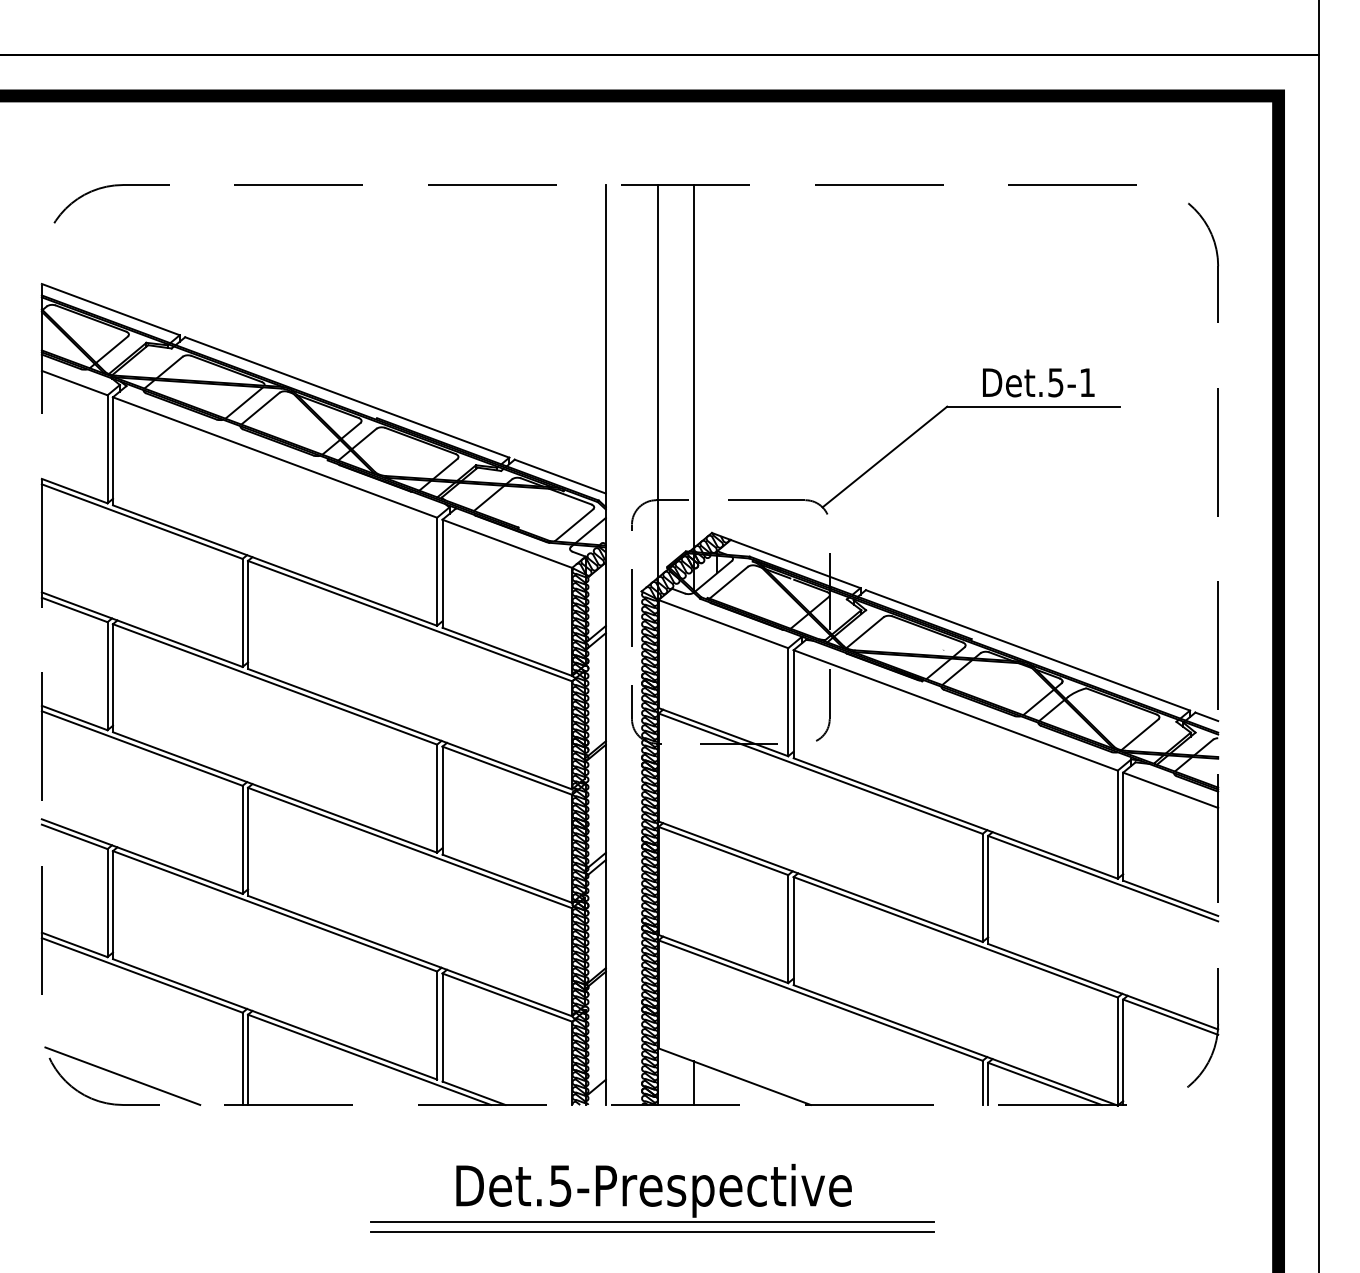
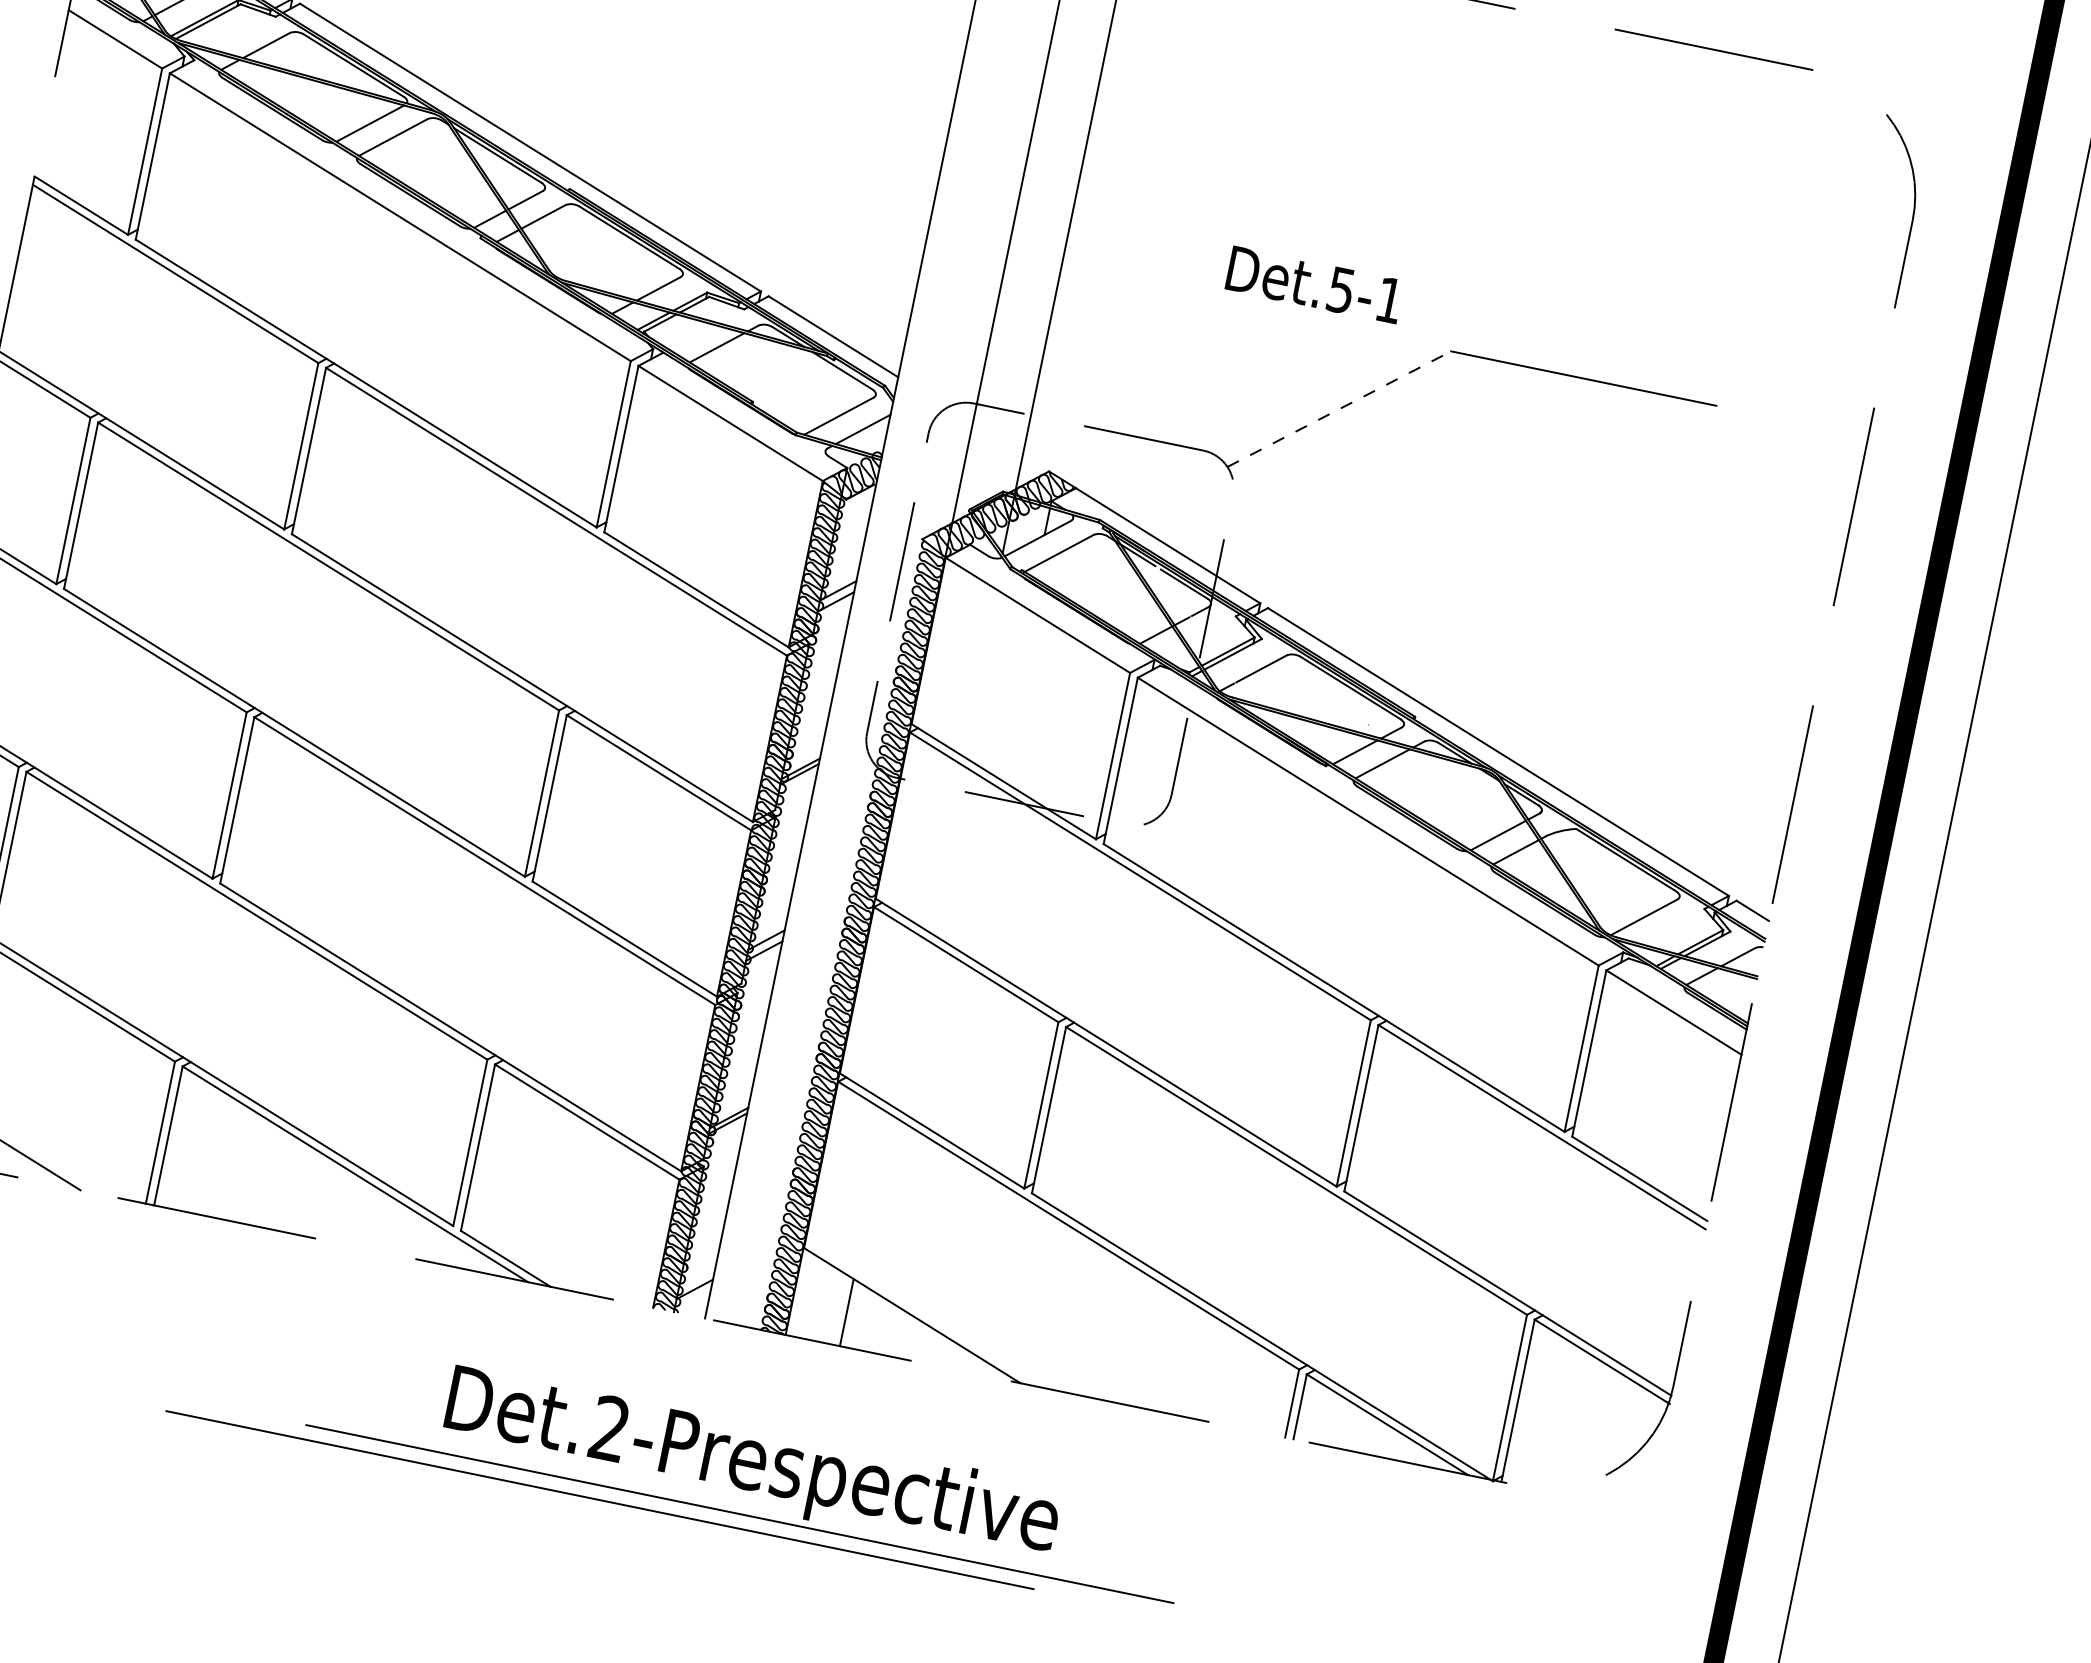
text: (1038, 382) -> (1314, 284), moved
line: (885, 456) -> (1340, 408), solid -> dashed
text: (560, 1185) -> (609, 1428), Det.5-Prespective -> Det.2-Prespective
line: (652, 1231) -> (599, 1499), moved

